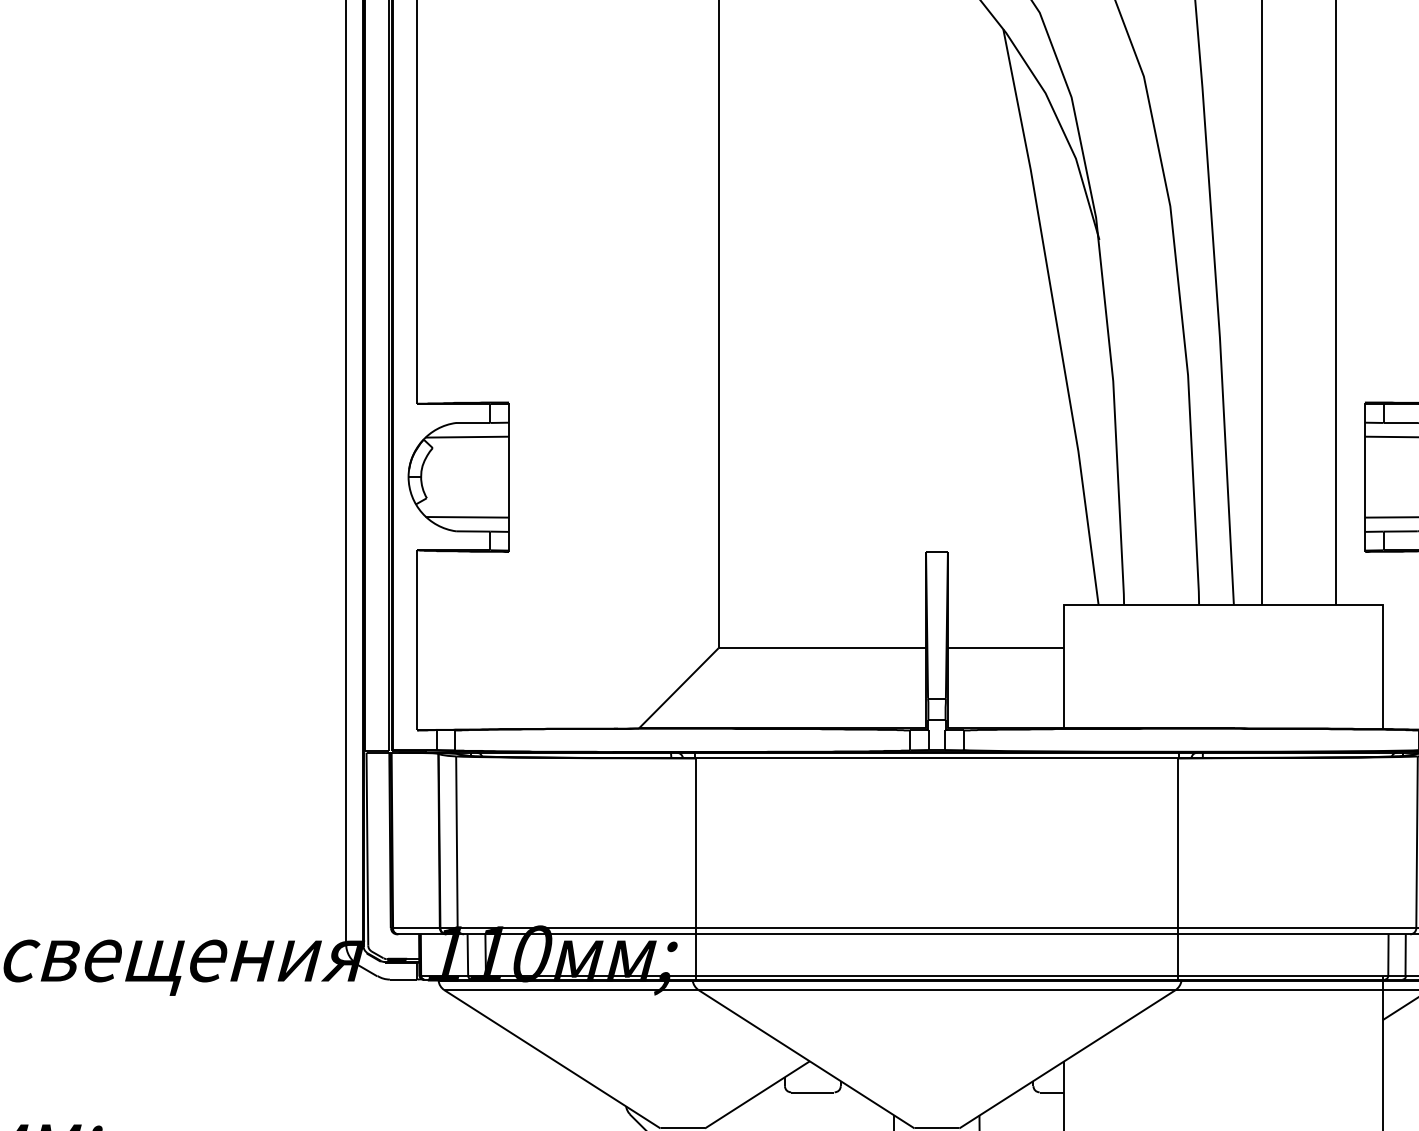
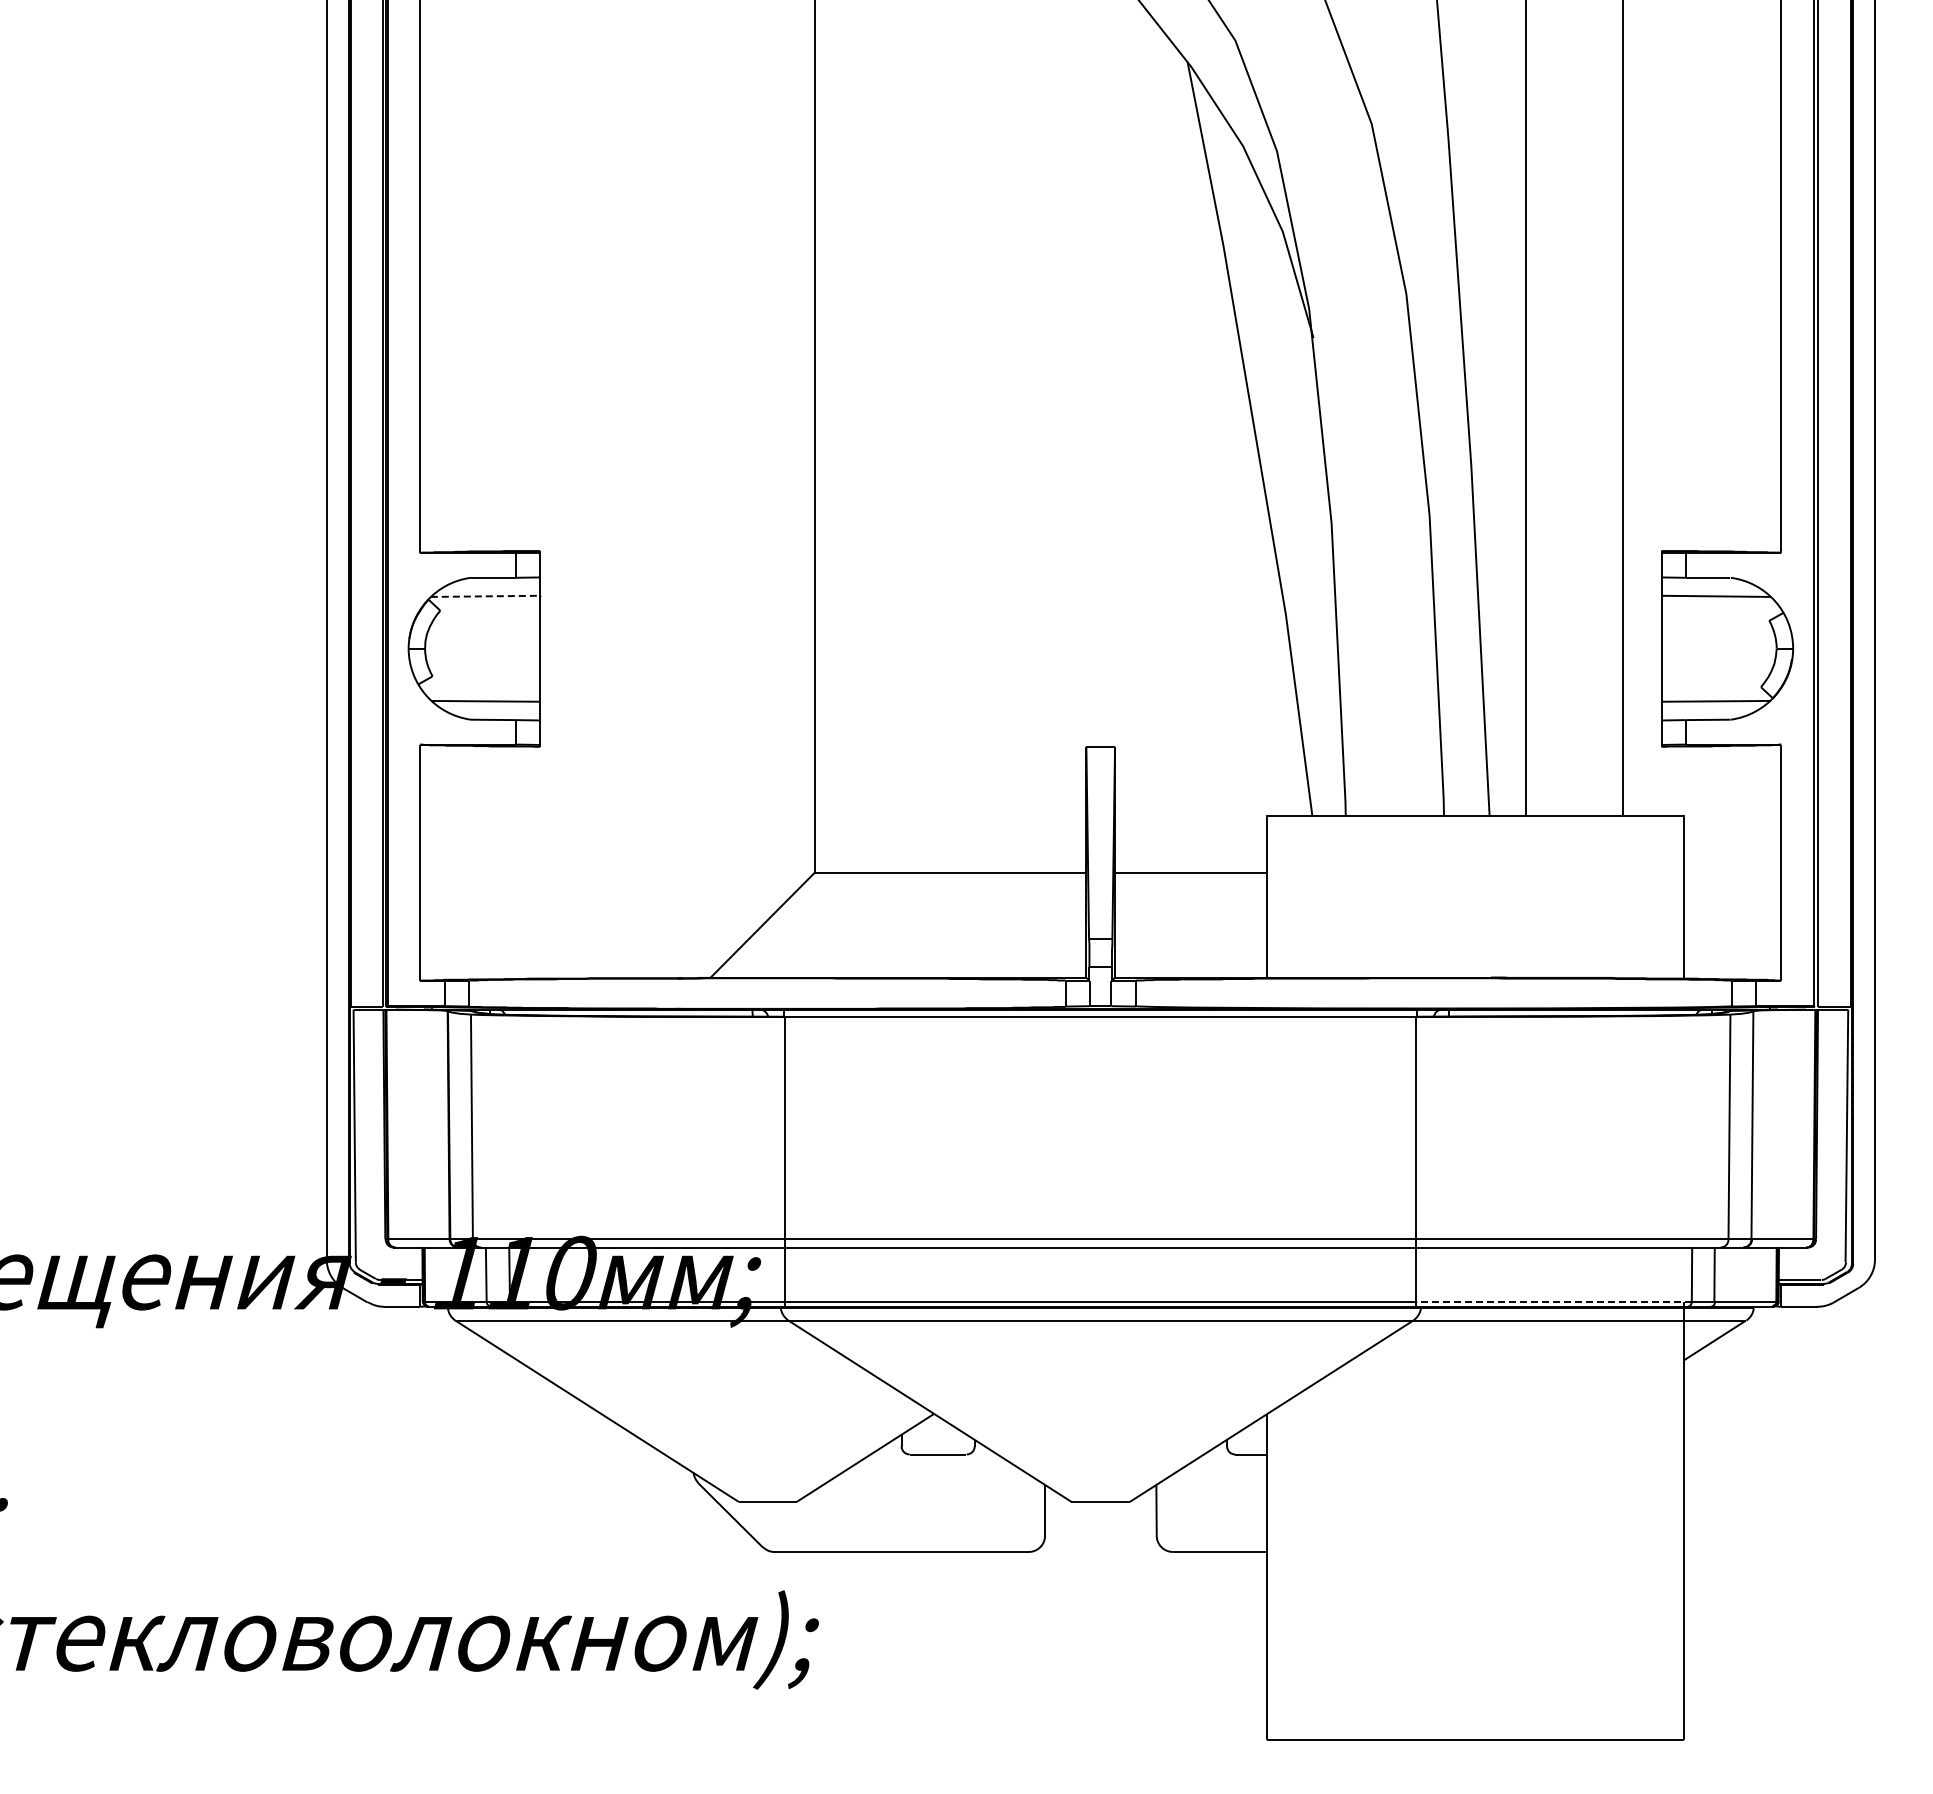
line: (468, 437) -> (486, 596), solid -> dashed
line: (1282, 976) -> (1553, 1302), solid -> dashed

